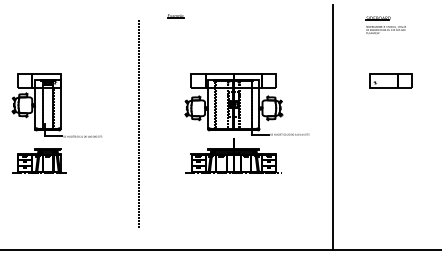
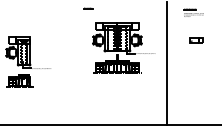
part: (391, 80) -> (196, 40), size x0.6
part: (245, 122) -> (123, 47), moved
line: (138, 124) -> (69, 62), removed

